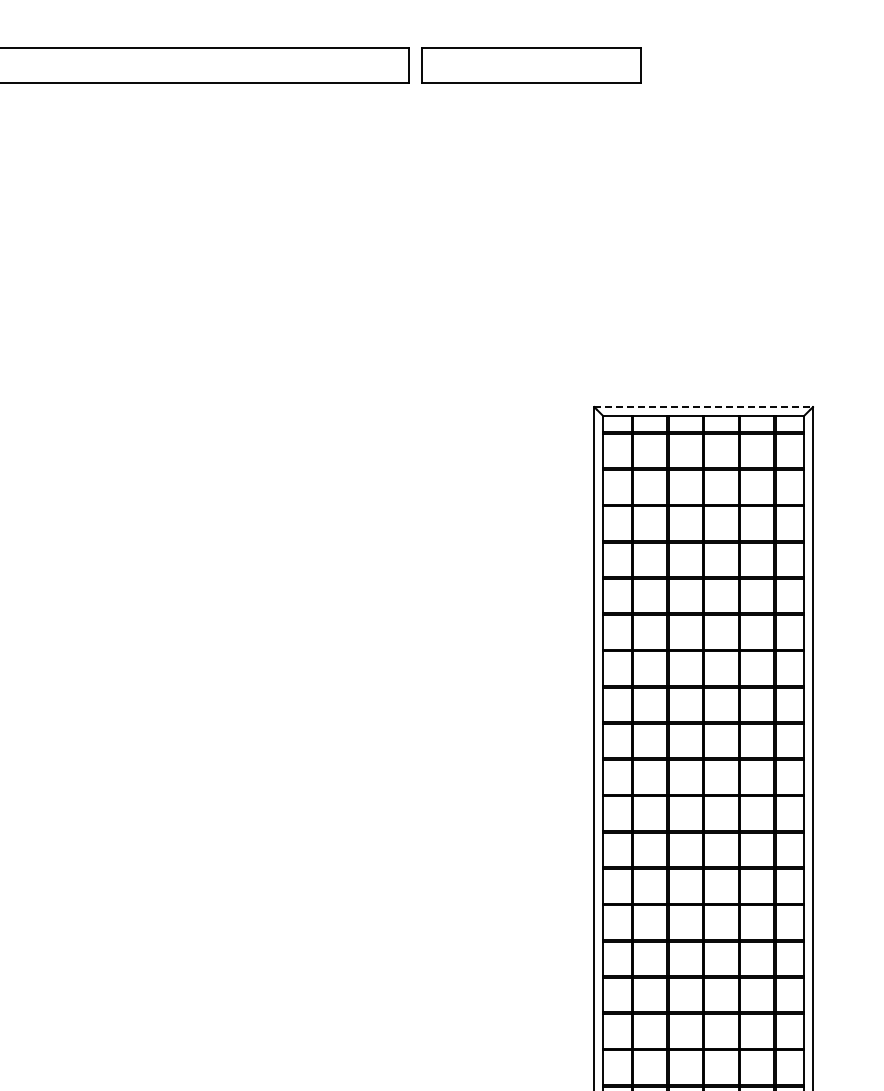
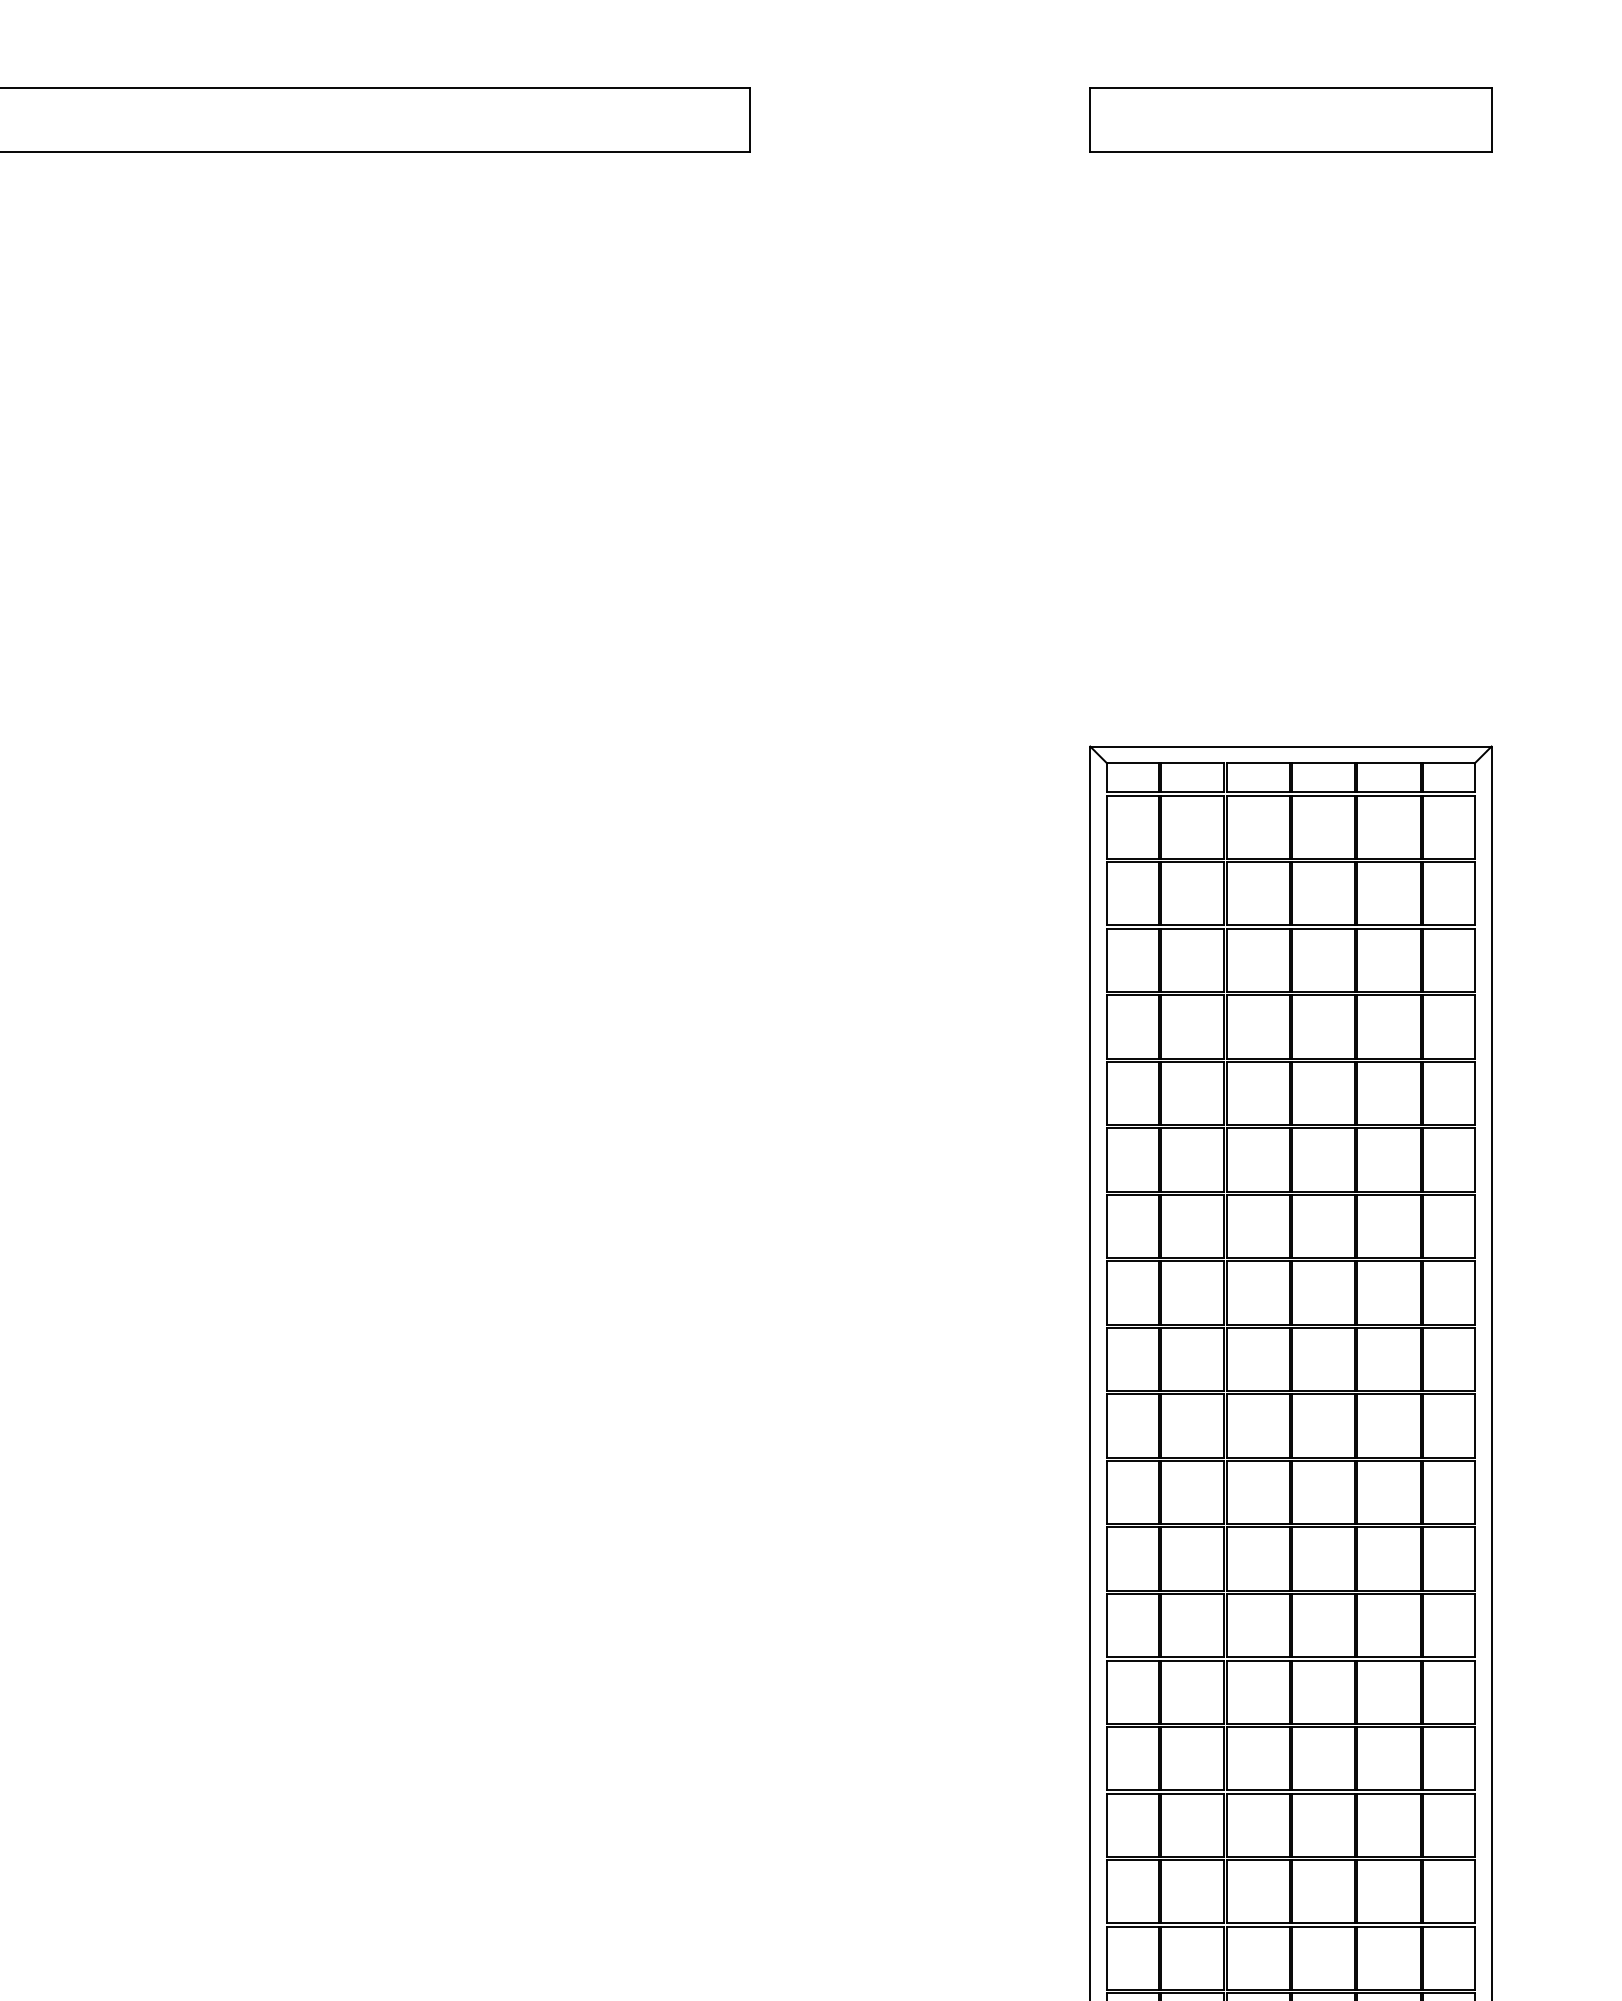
part: (531, 65) -> (1290, 119), moved
line: (704, 407) -> (1292, 747), dashed -> solid

